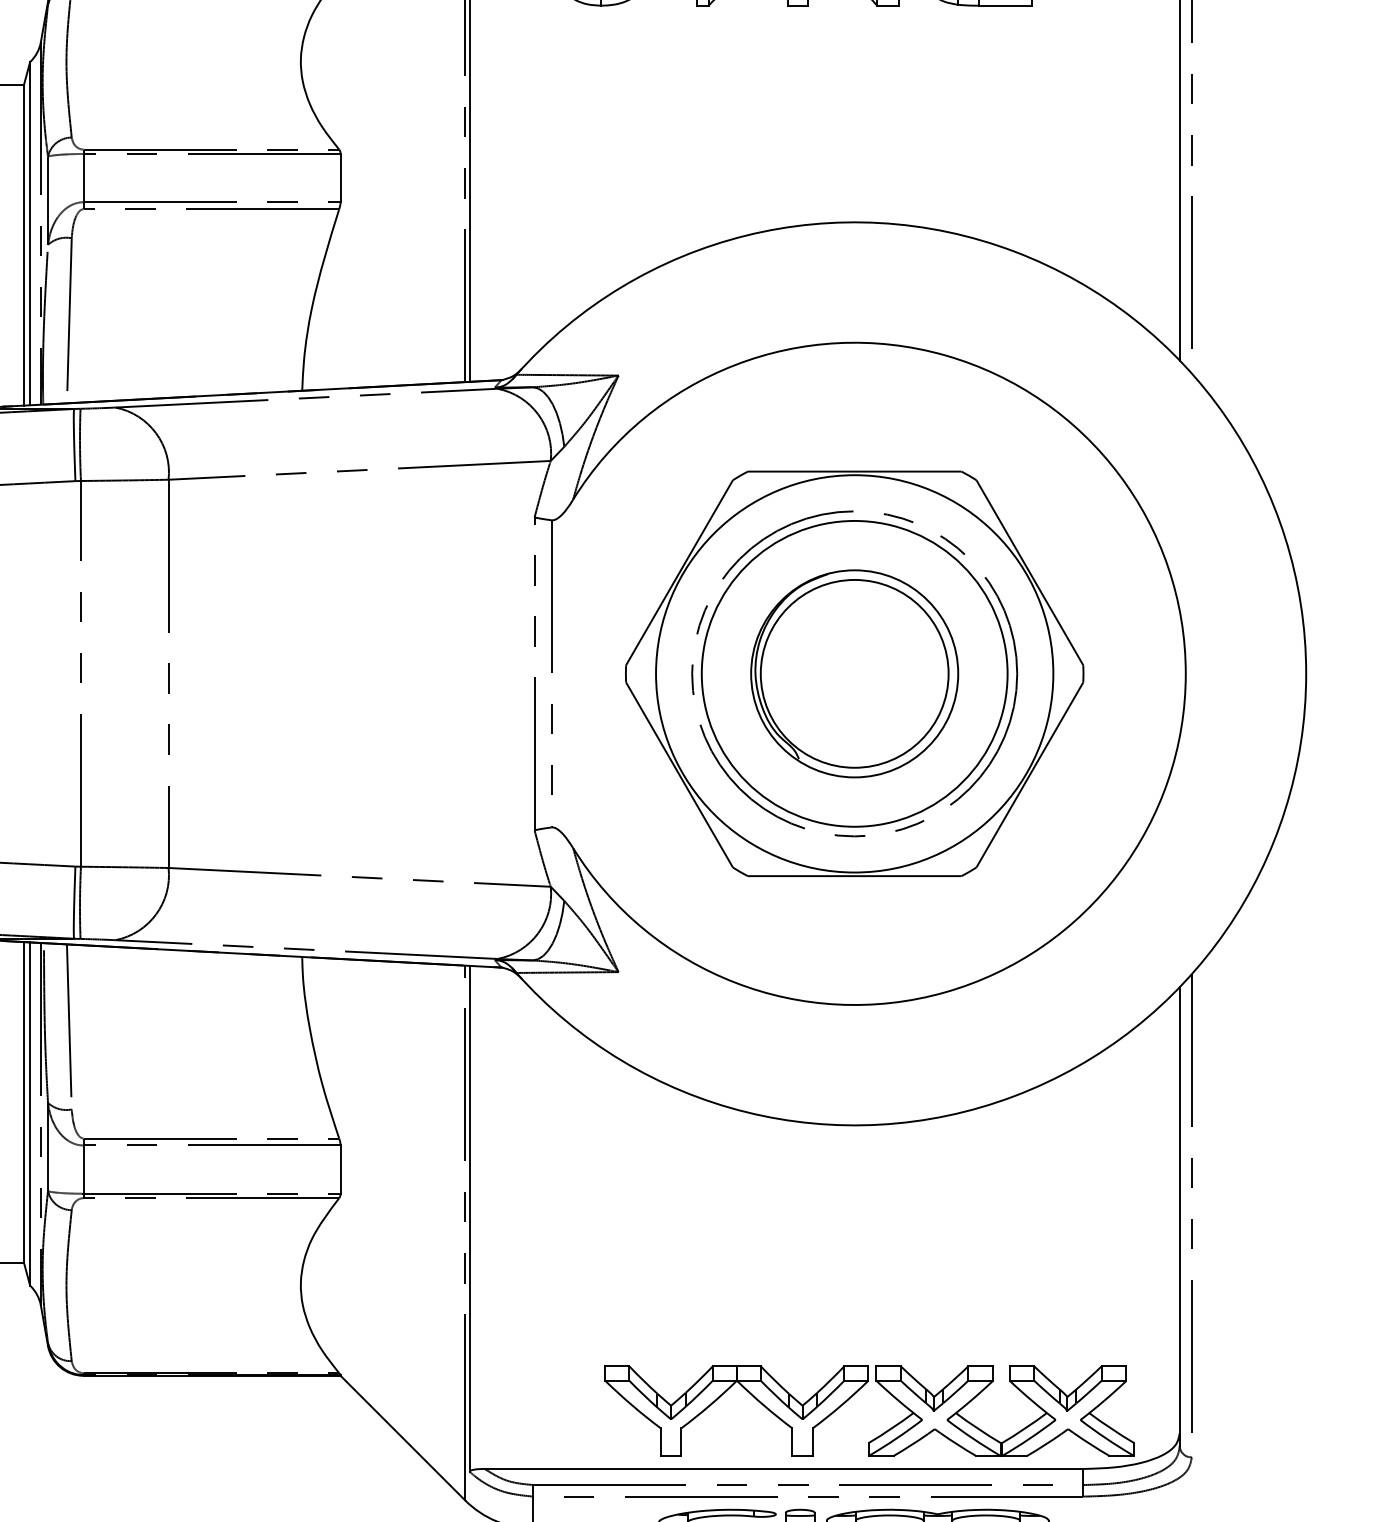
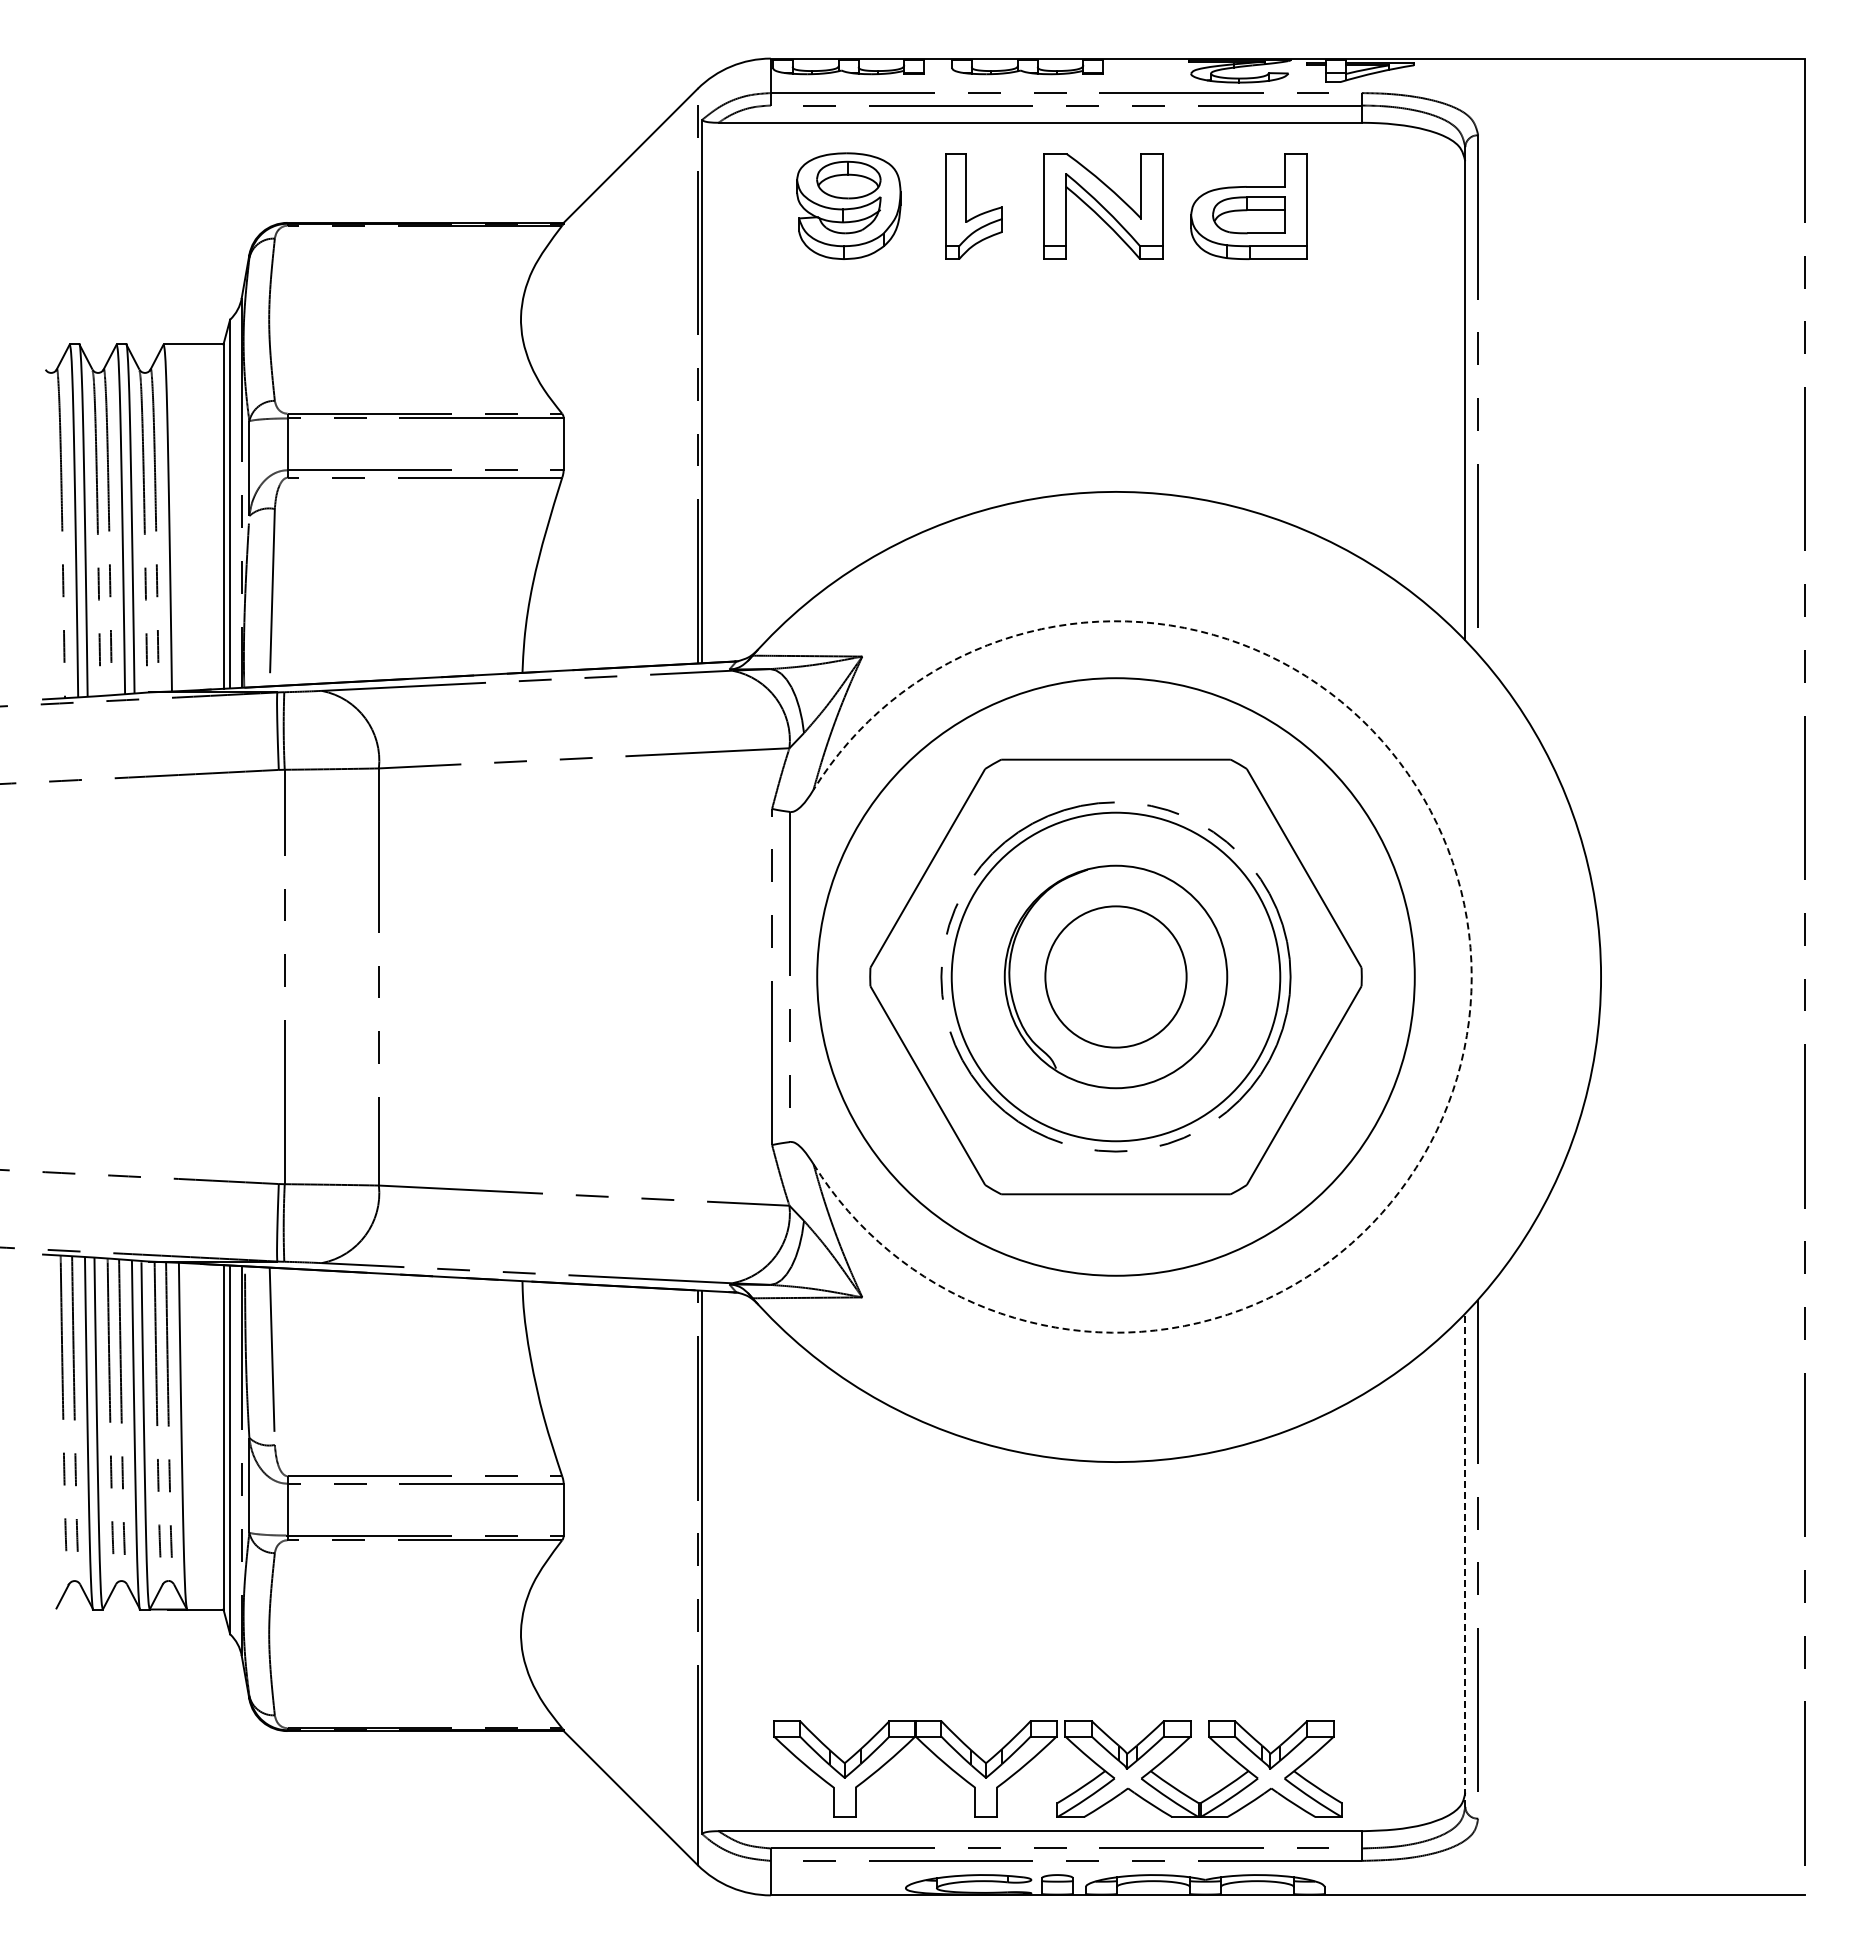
circle: (854, 673) -> (1115, 976), size x0.7
circle: (854, 673) -> (1115, 976), size x1.4
arc: (1185, 674) -> (1471, 977), solid -> dashed
line: (1180, 1216) -> (1465, 1560), solid -> dashed
part: (854, 1395) -> (1041, 1752), moved

